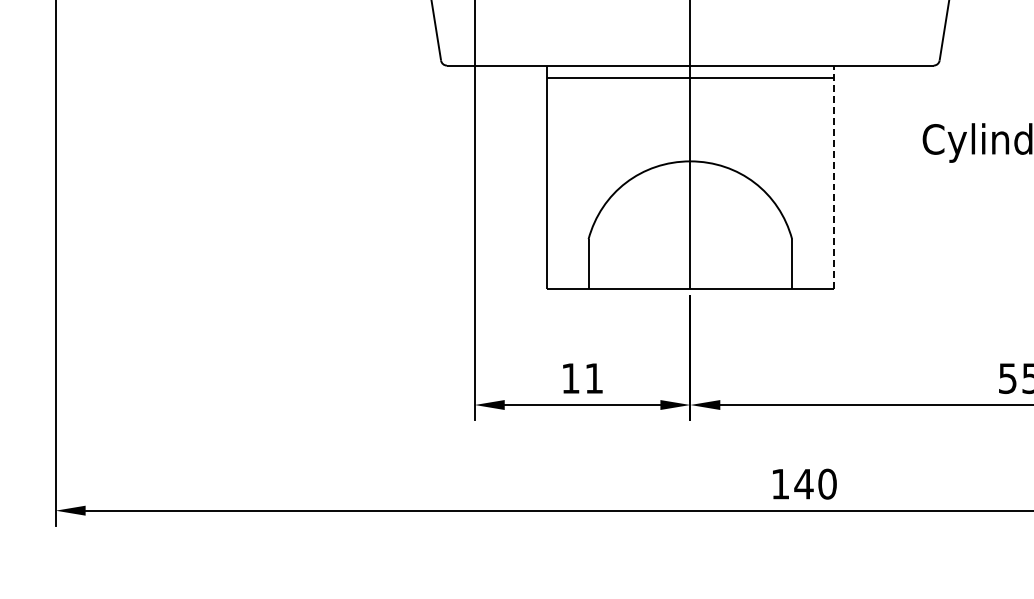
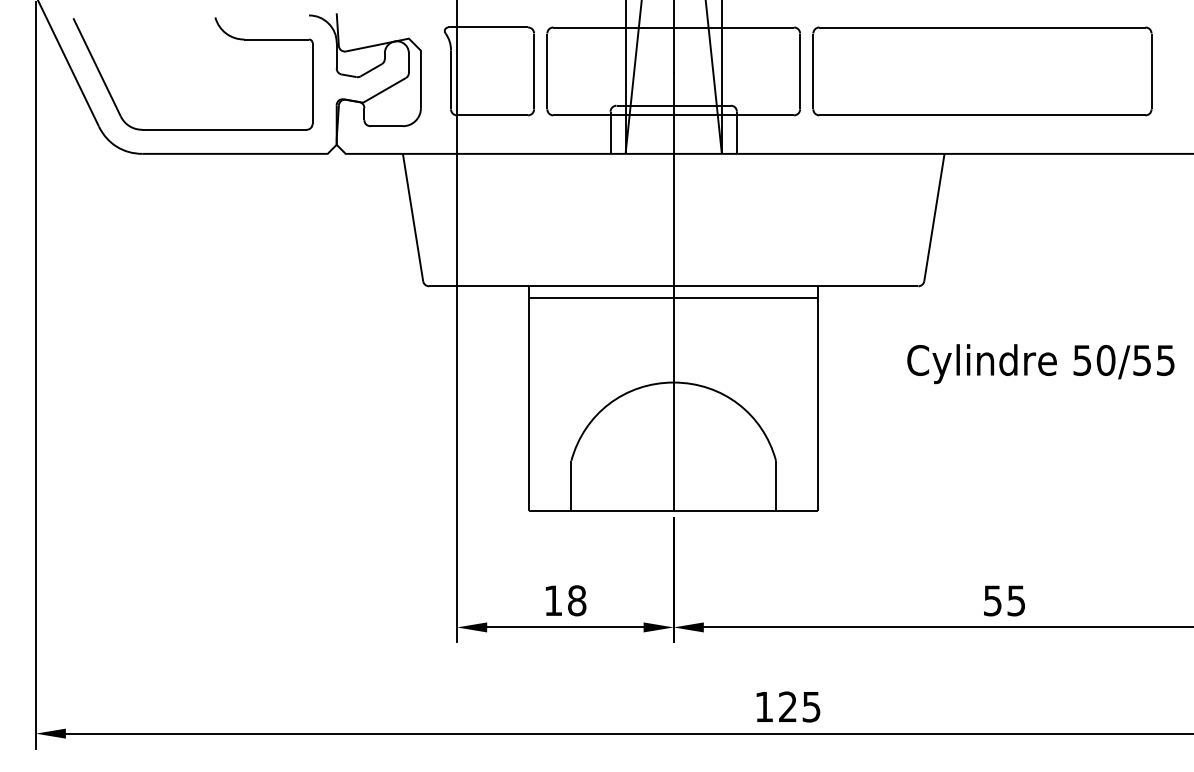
line: (834, 177) -> (818, 398), dashed -> solid
text: (594, 378) -> (577, 600), 11 -> 18
text: (815, 483) -> (799, 706), 140 -> 125

